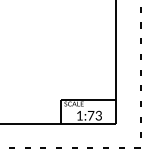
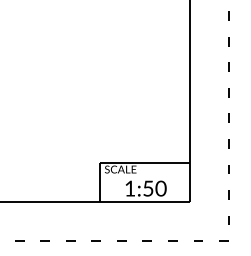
text: (94, 115) -> (153, 188), 1:73 -> 1:50

